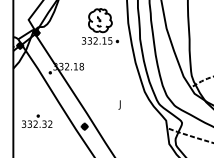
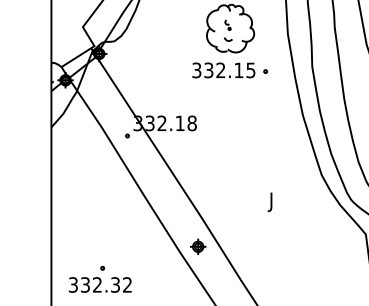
part: (37, 120) -> (101, 277), moved

